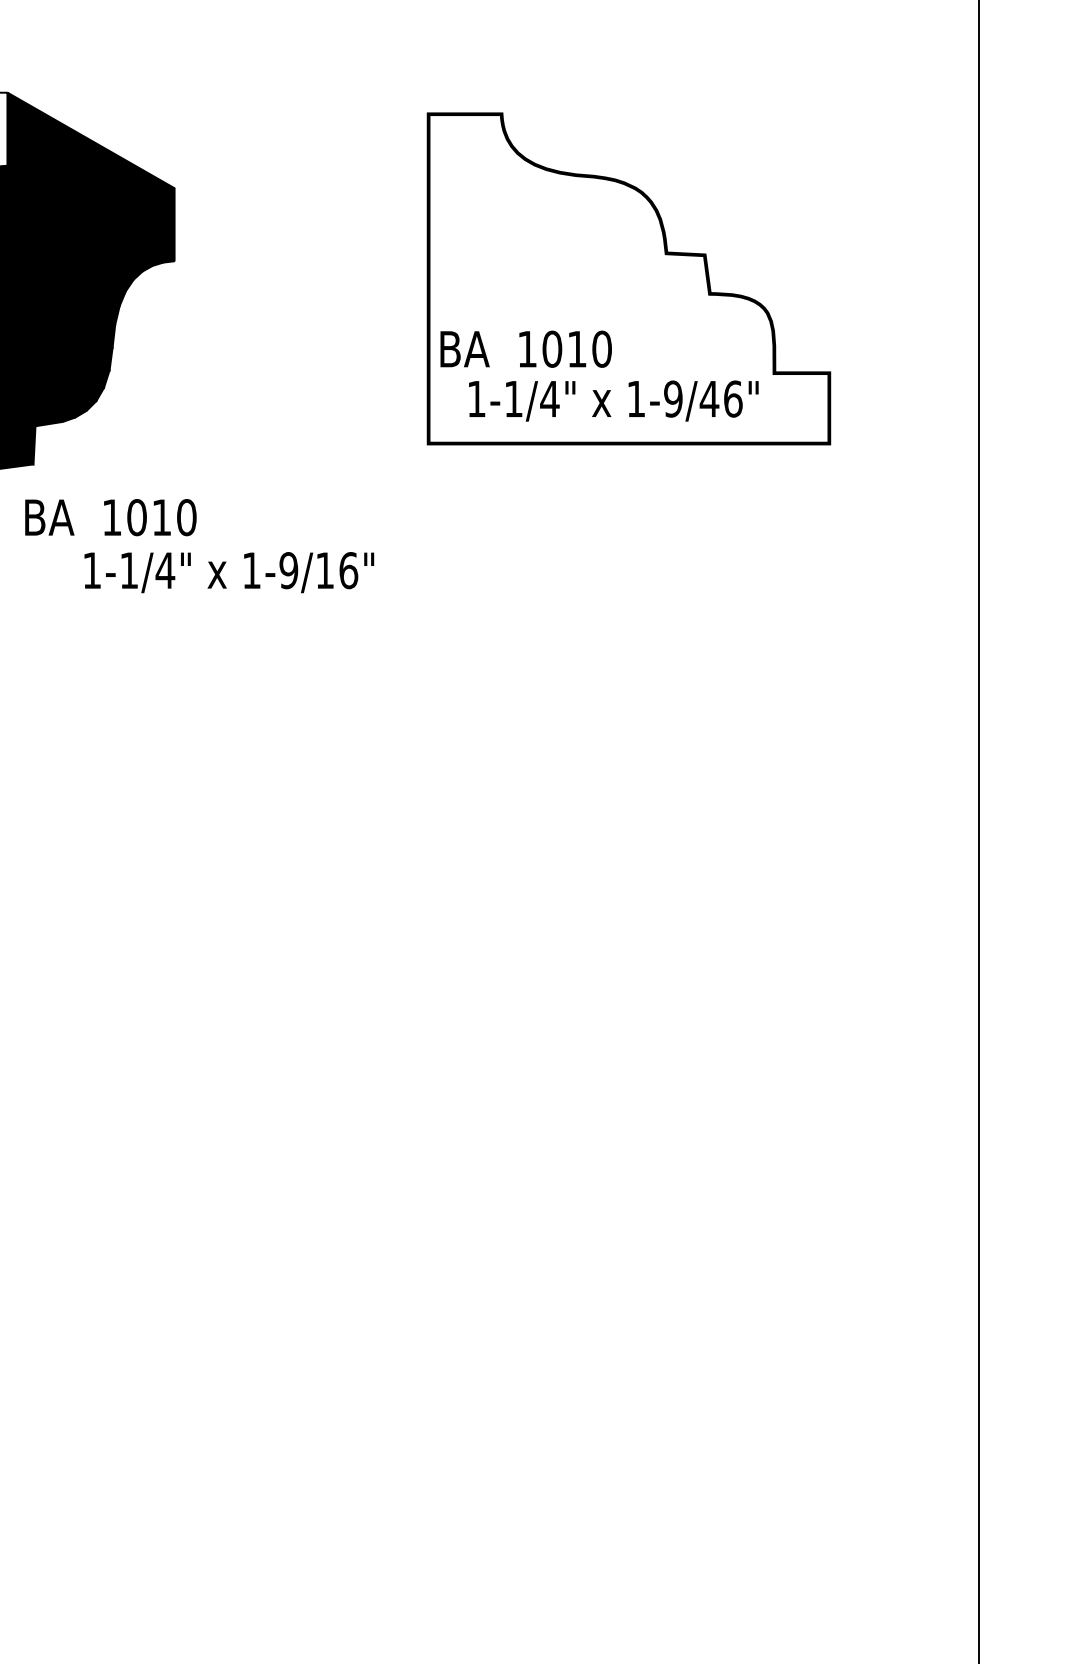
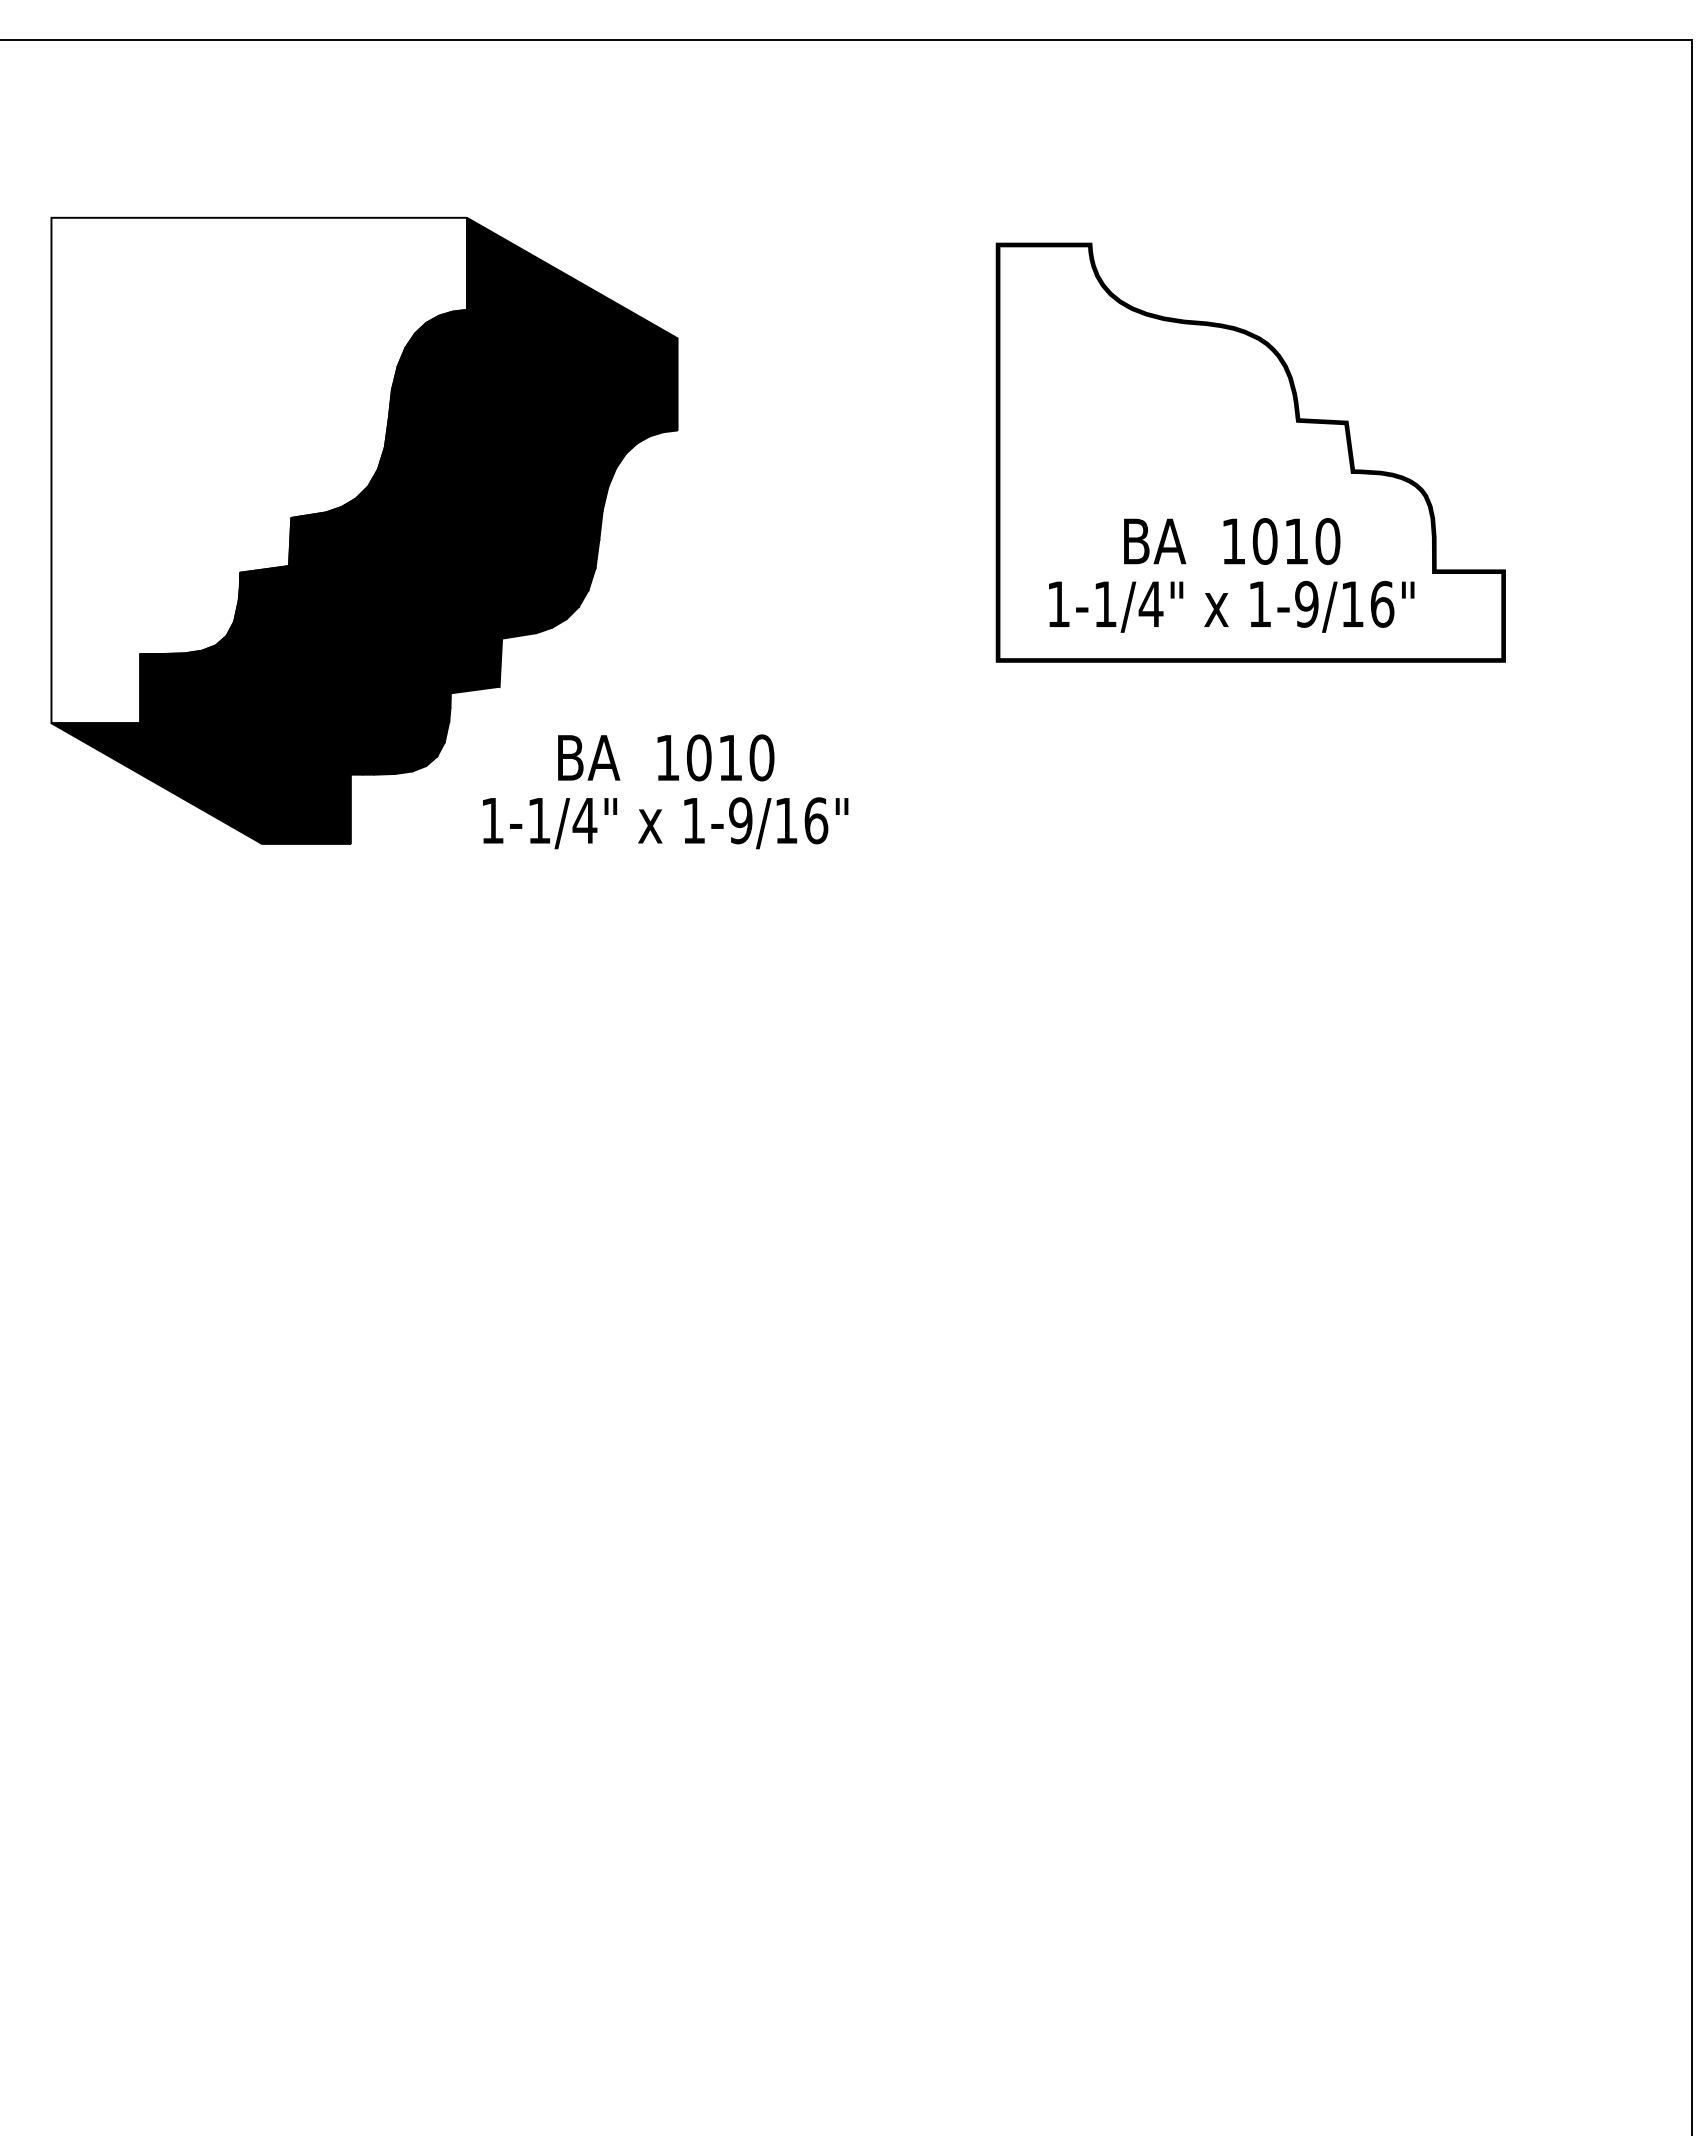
text: (526, 349) -> (1232, 541), moved
text: (709, 398) -> (1352, 603), 1-9/46" -> 1-9/16"
text: (111, 517) -> (666, 757), moved
text: (229, 572) -> (665, 823), moved

